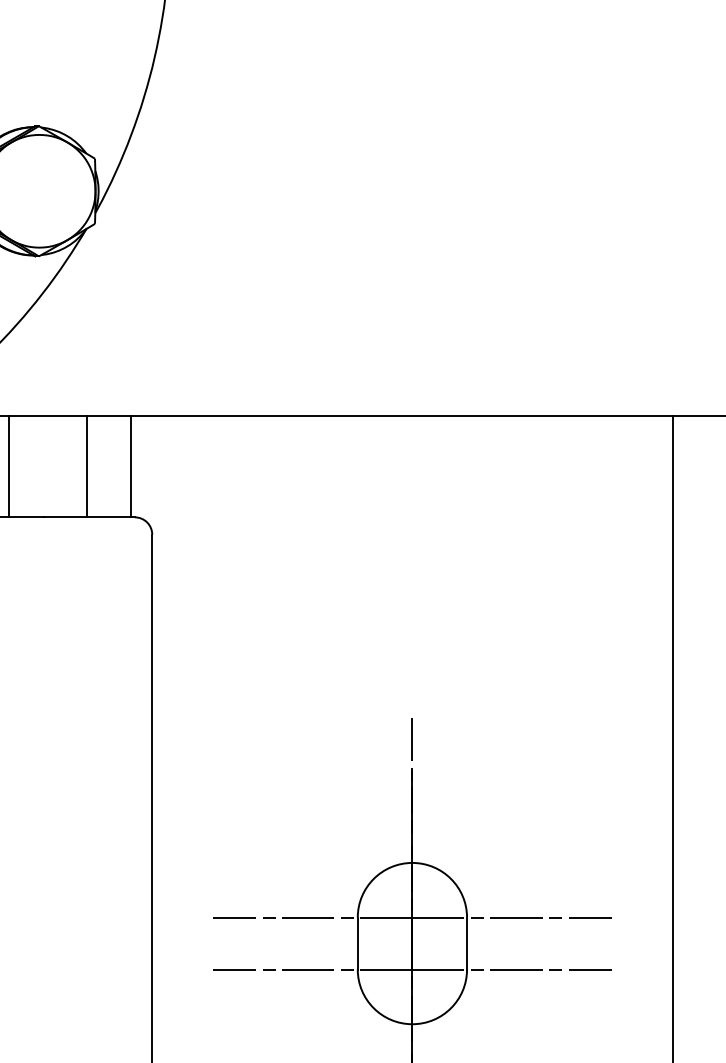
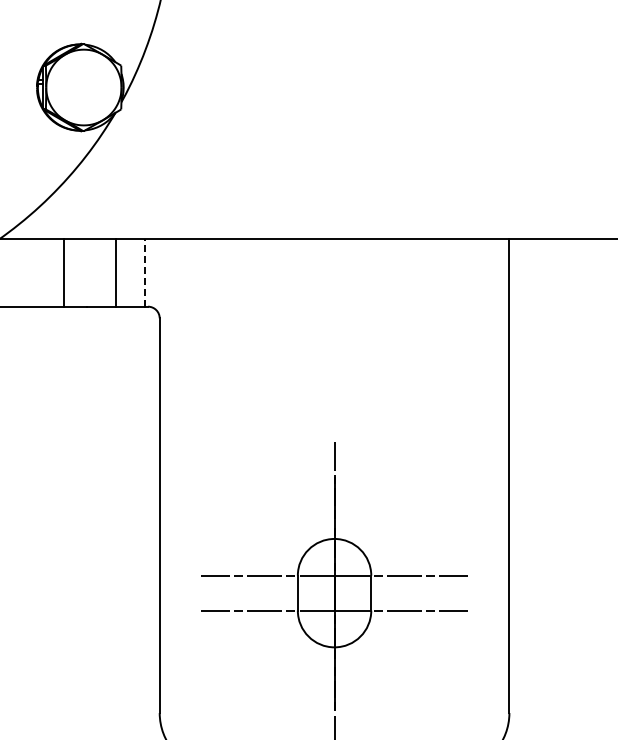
line: (131, 466) -> (145, 272), solid -> dashed

